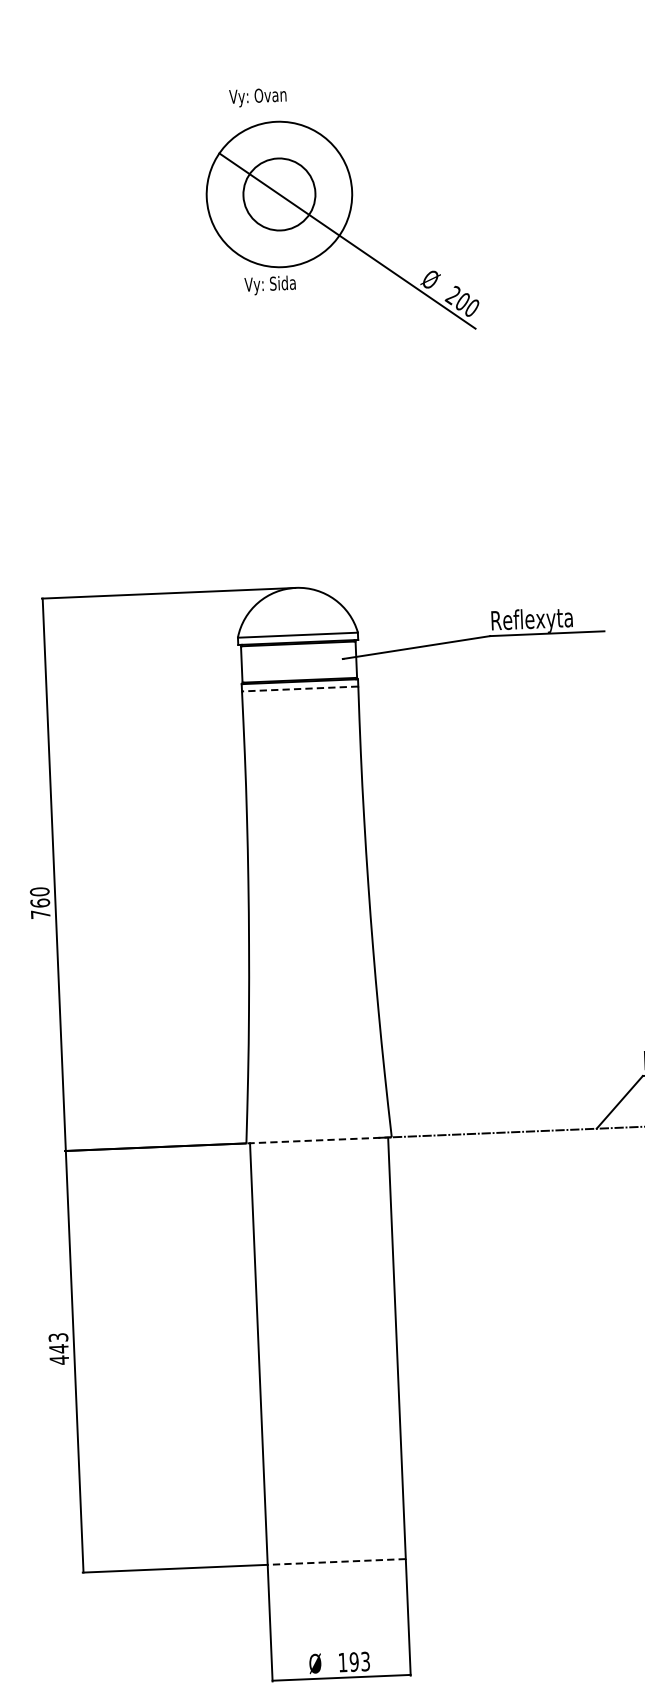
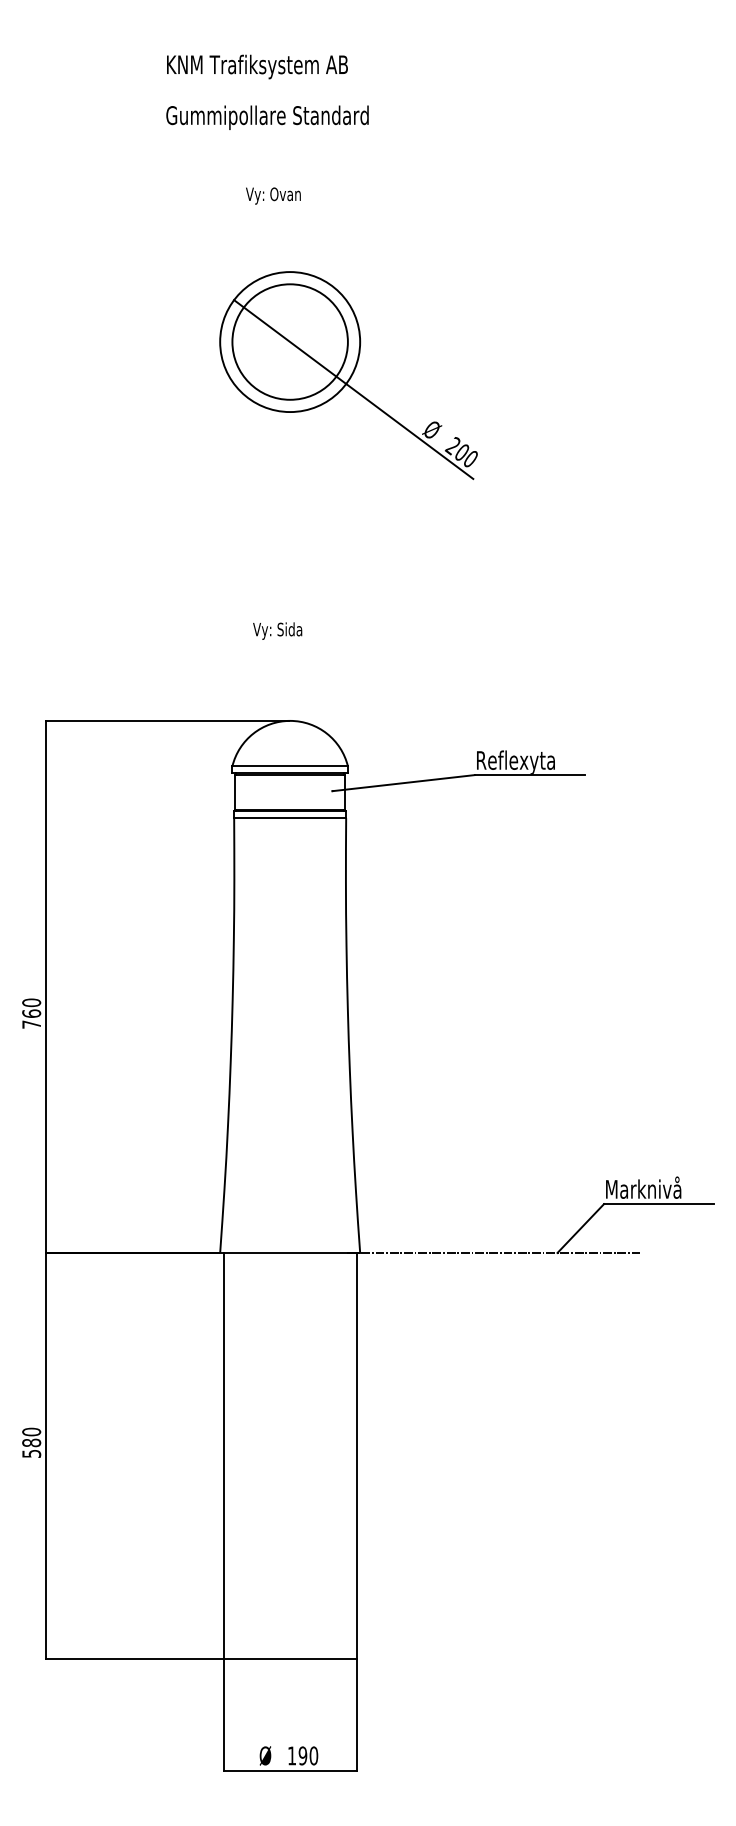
text: (258, 97) -> (273, 195), moved
circle: (278, 193) -> (289, 341), size x1.67
text: (270, 284) -> (277, 630), moved
line: (300, 689) -> (290, 818), dashed -> solid
line: (319, 1139) -> (290, 1252), dashed -> solid
text: (58, 1348) -> (31, 1442), 443 -> 580
line: (336, 1561) -> (289, 1658), dashed -> solid
text: (365, 1661) -> (313, 1755), 193 -> 190

